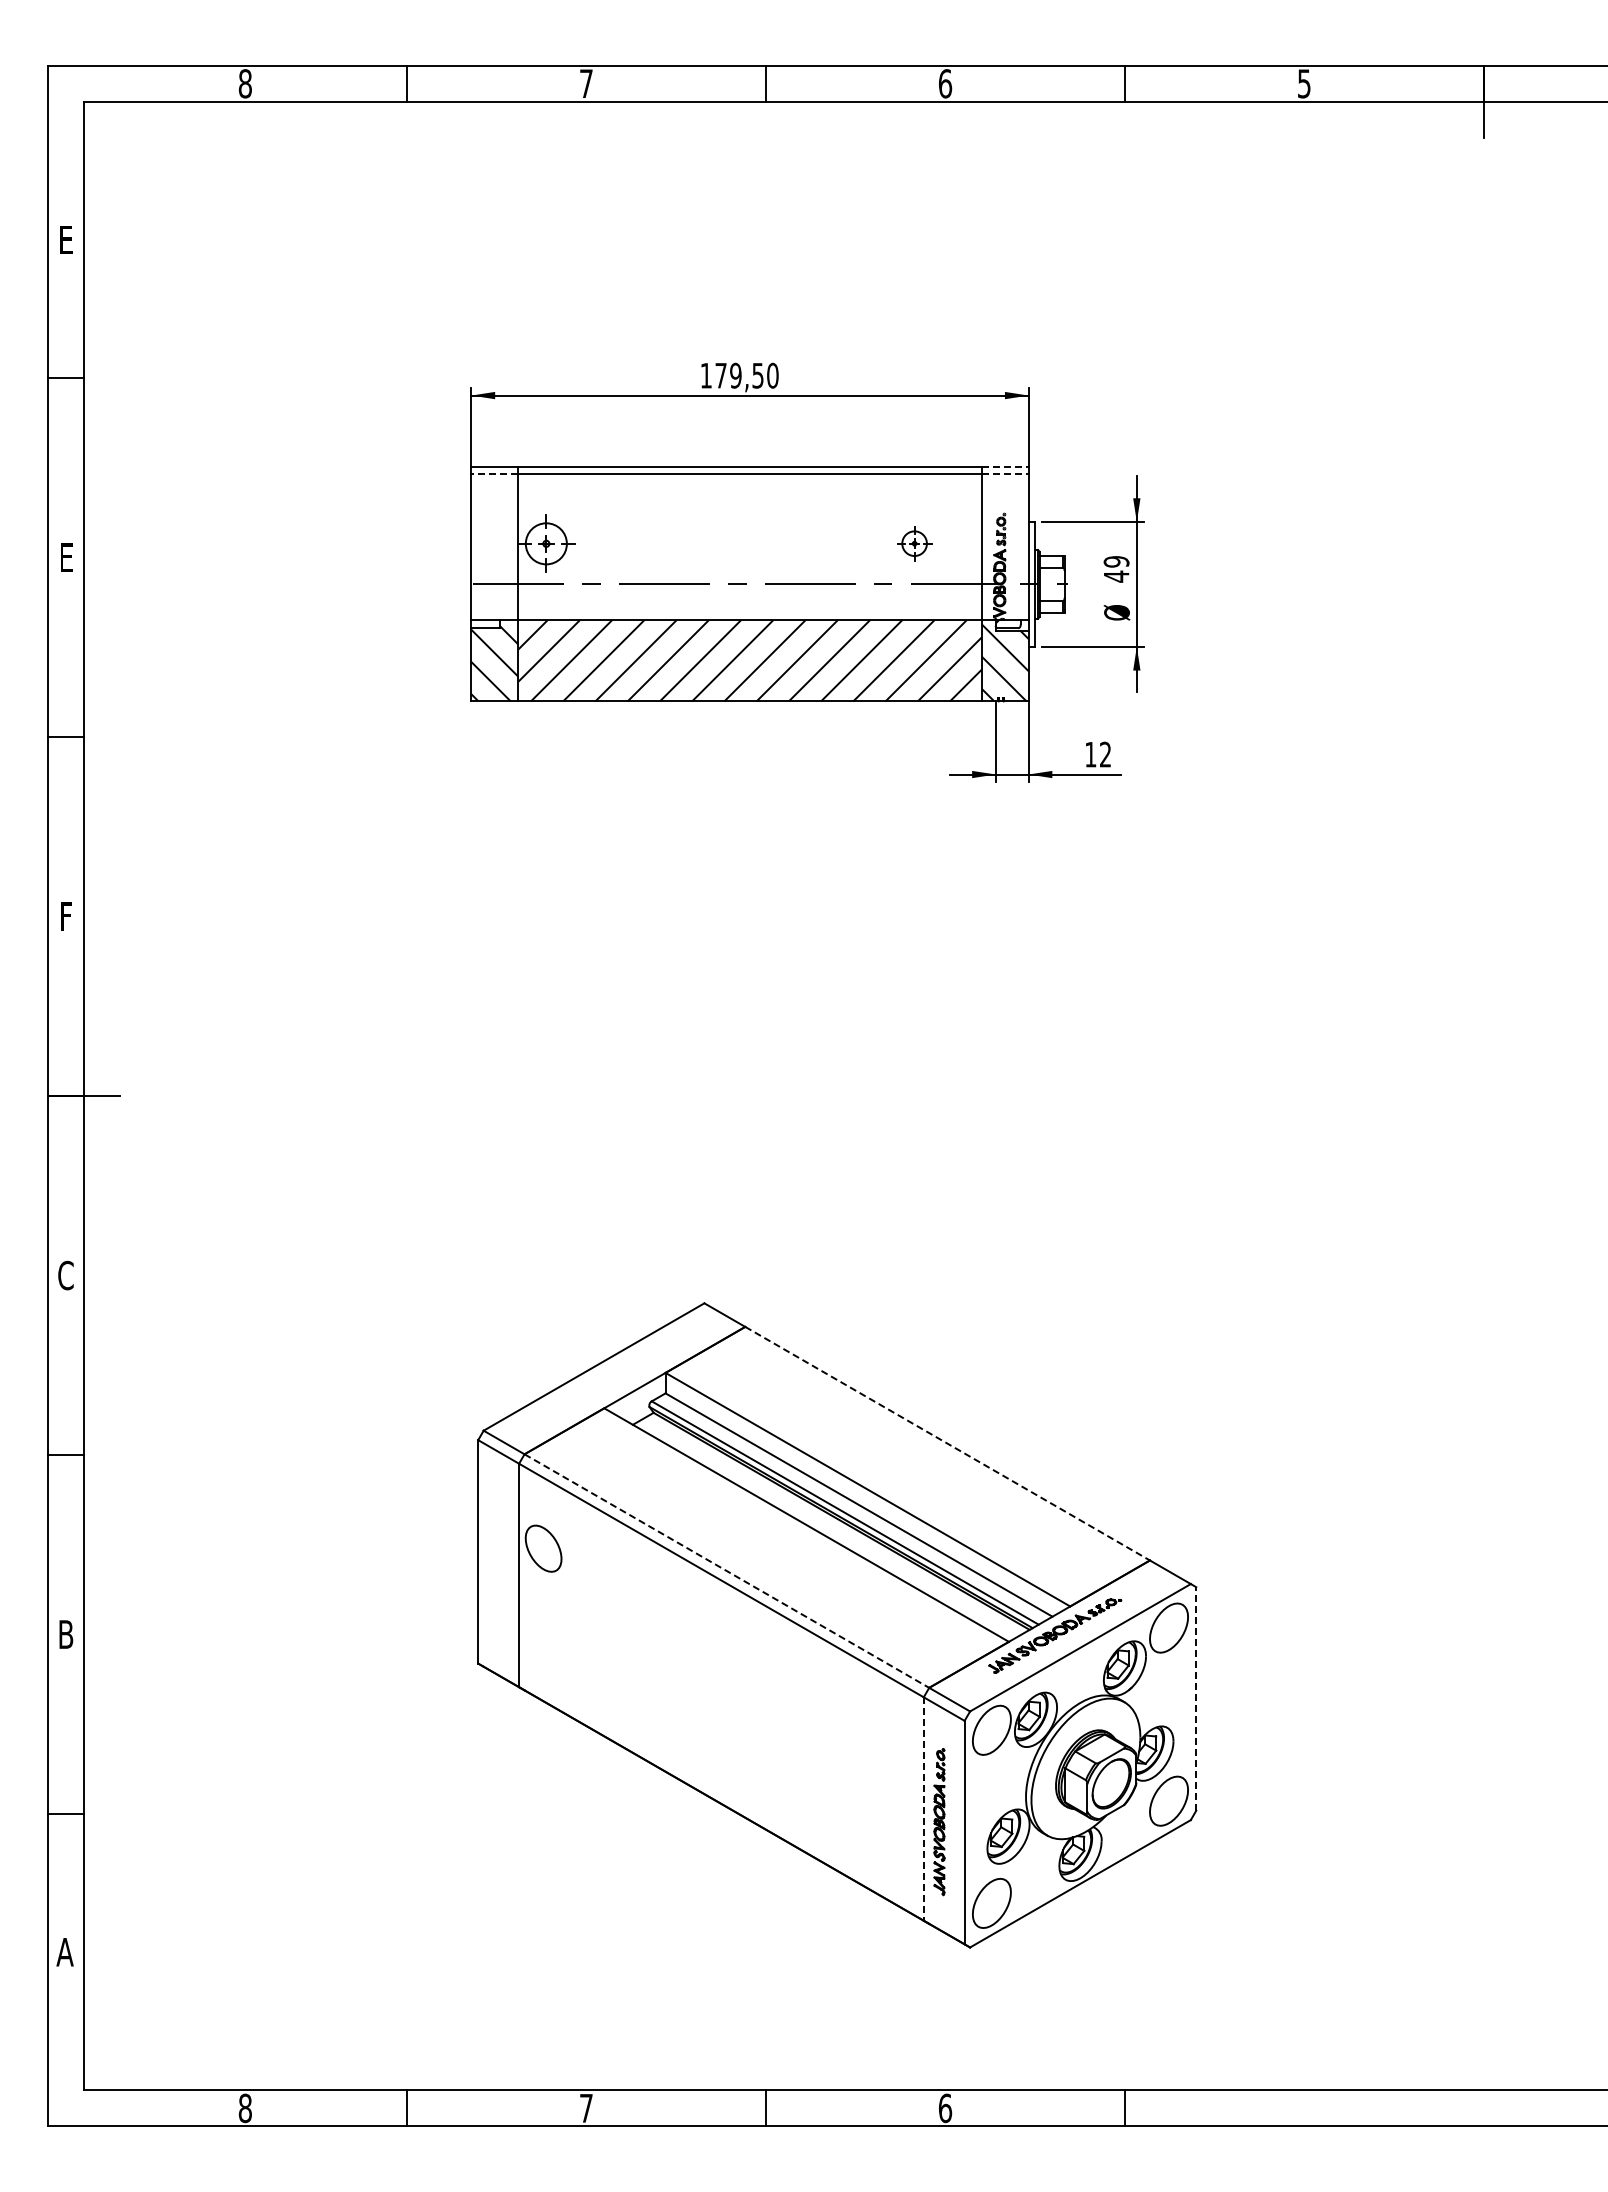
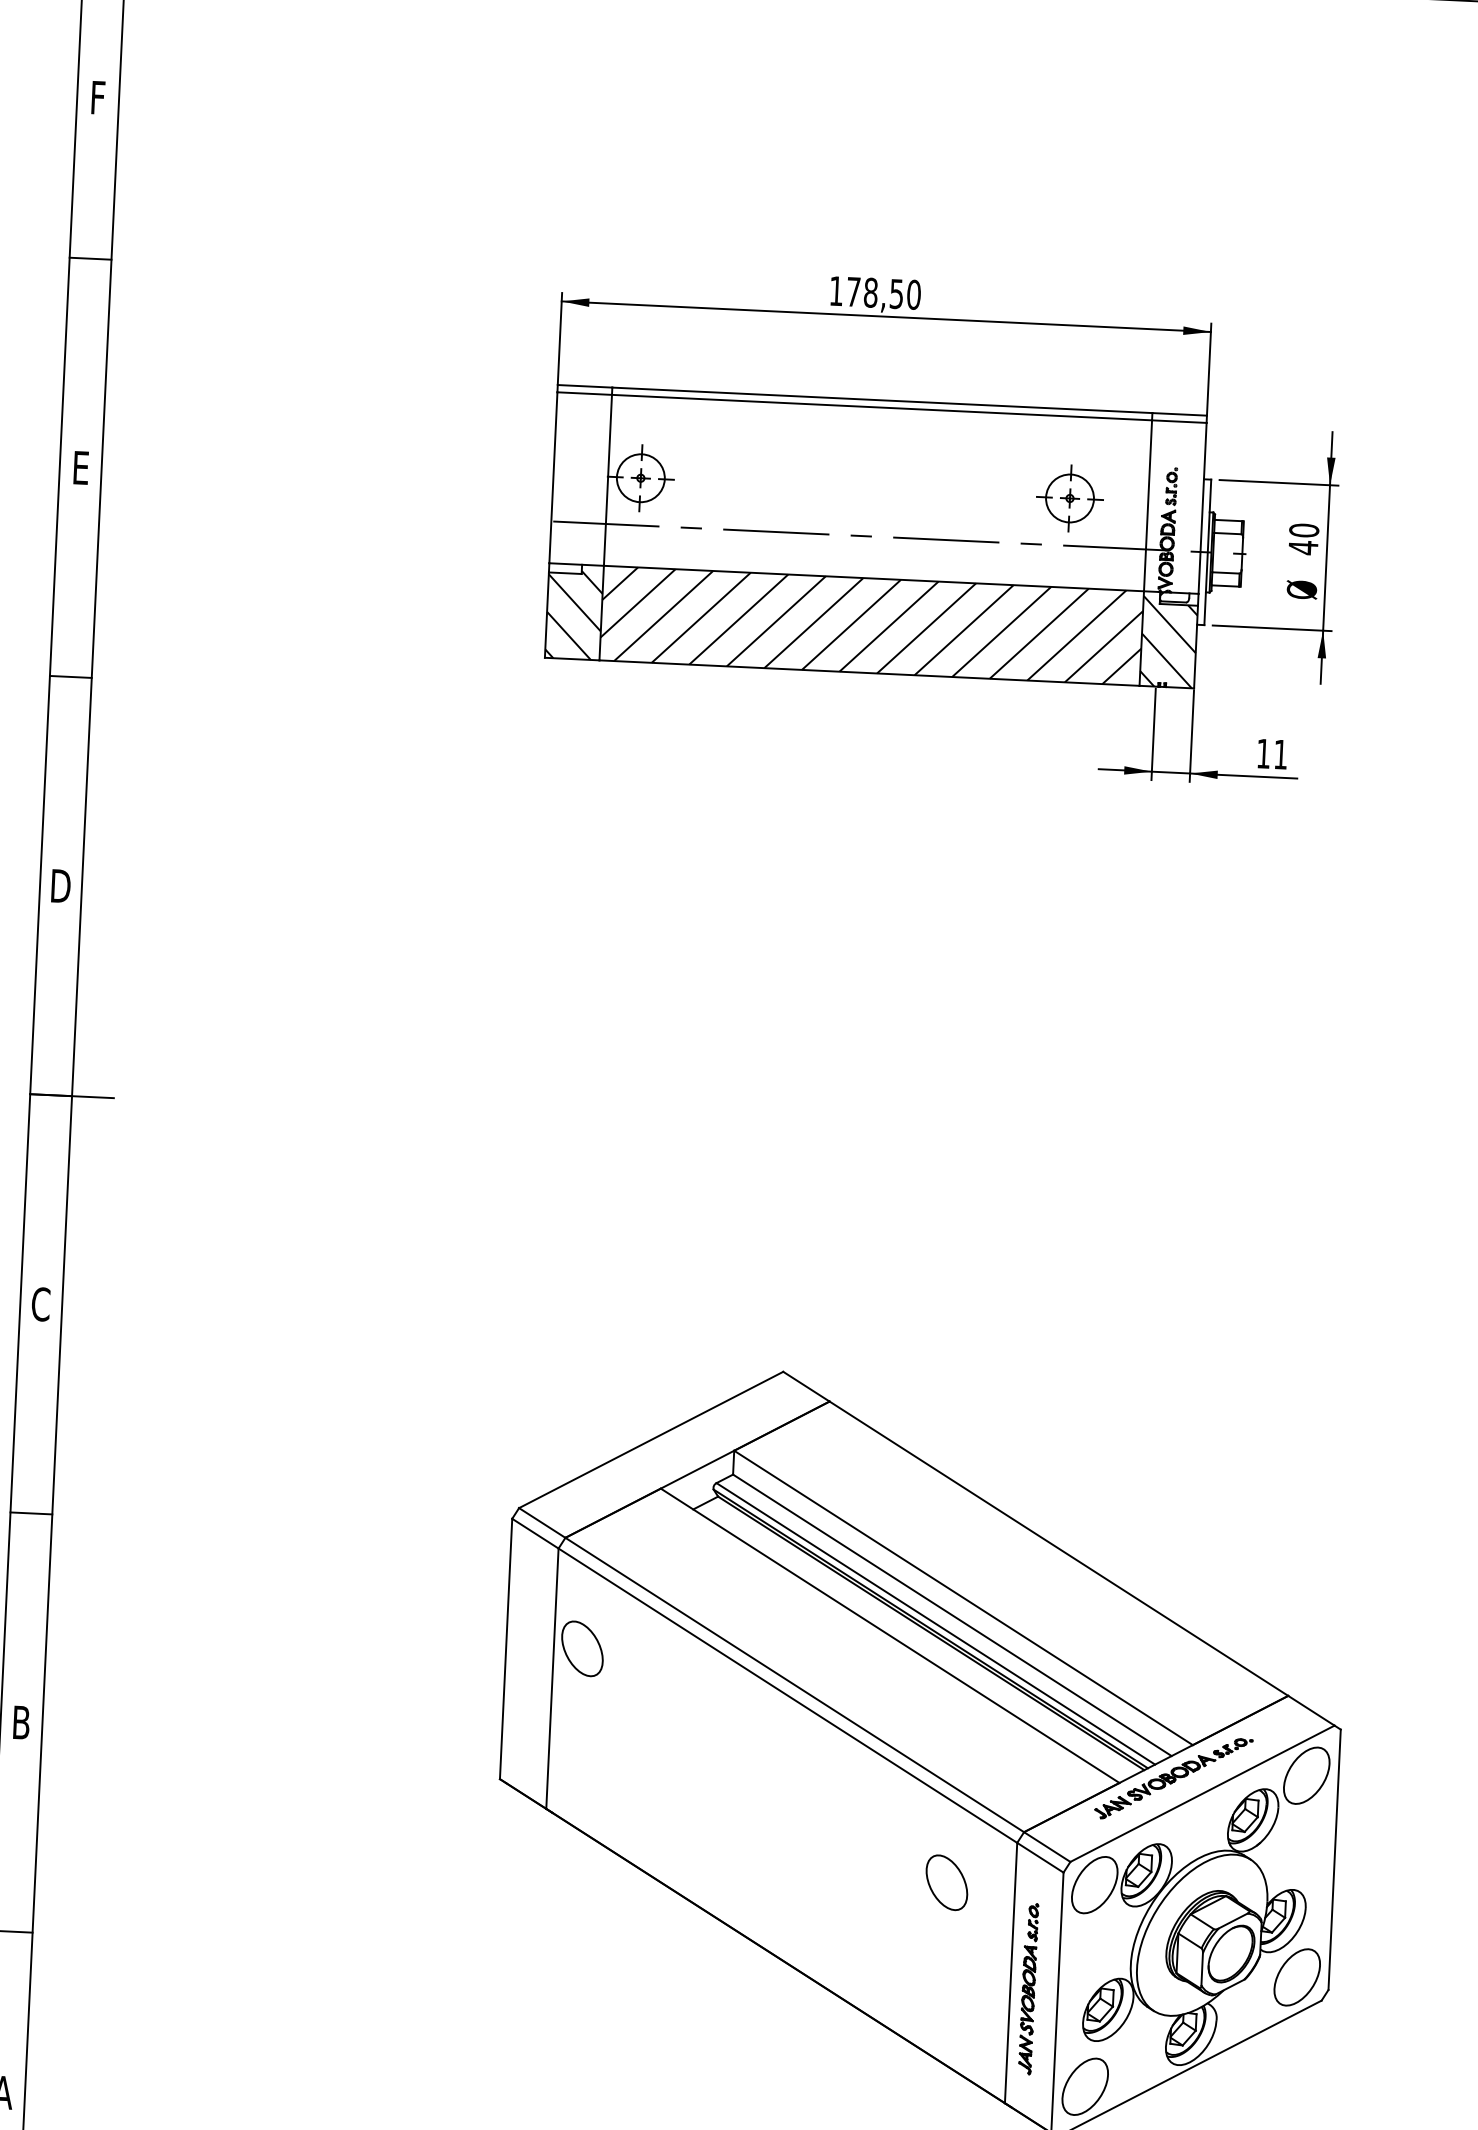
text: (66, 239) -> (98, 97), E -> F
text: (735, 375) -> (870, 292), 179,50 -> 178,50
line: (1005, 467) -> (1180, 414), dashed -> solid
line: (494, 473) -> (584, 393), dashed -> solid
line: (1005, 473) -> (1179, 421), dashed -> solid
part: (914, 543) -> (1069, 498), size x1.67
text: (1116, 561) -> (1304, 530), 49 -> 40
text: (1105, 754) -> (1280, 754), 12 -> 11
text: (66, 916) -> (61, 886), F -> D
line: (947, 1443) -> (1058, 1548), dashed -> solid
line: (726, 1571) -> (794, 1685), dashed -> solid
line: (1196, 1698) -> (1334, 1859), dashed -> solid
part: (864, 1734) -> (946, 1882), added
line: (923, 1809) -> (1010, 1973), dashed -> solid

